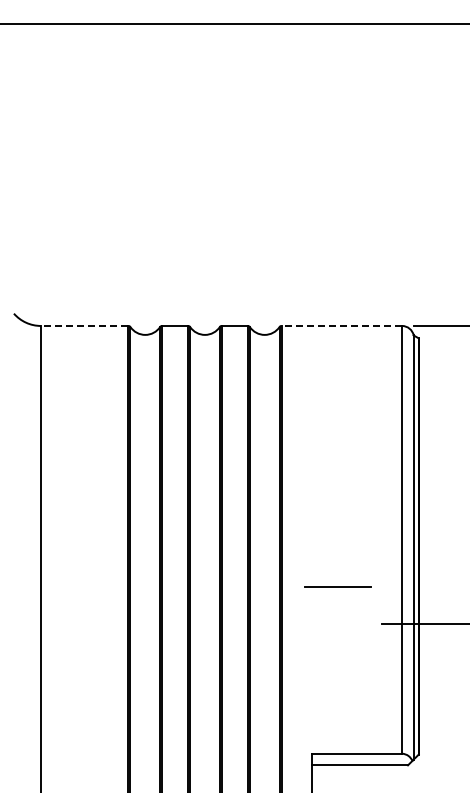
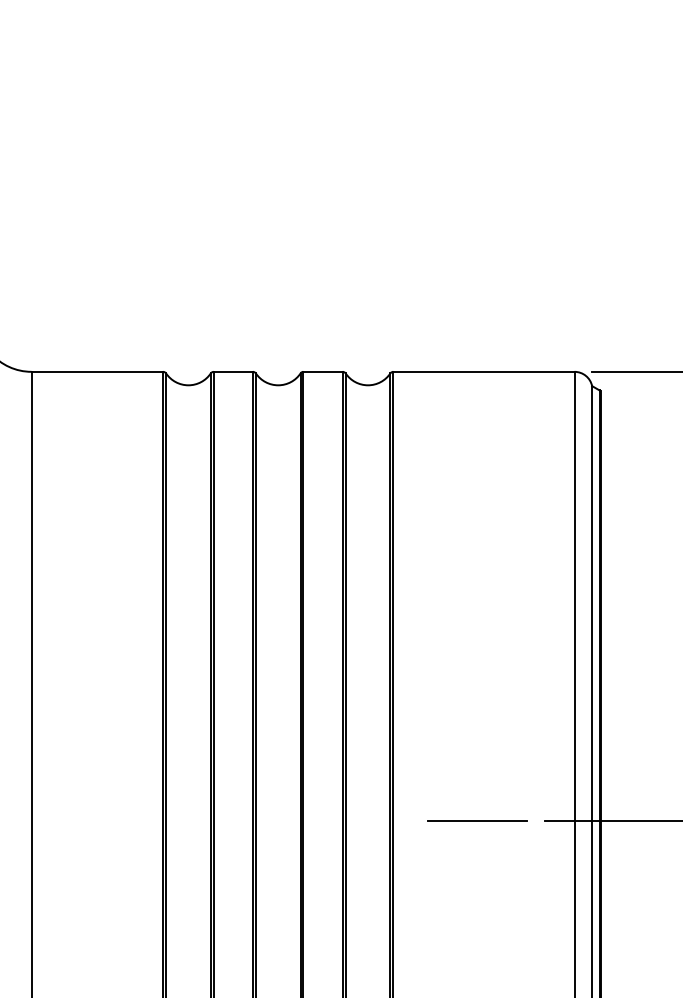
line: (84, 325) -> (96, 371), dashed -> solid
line: (341, 325) -> (483, 371), dashed -> solid
line: (337, 586) -> (477, 819), moved

